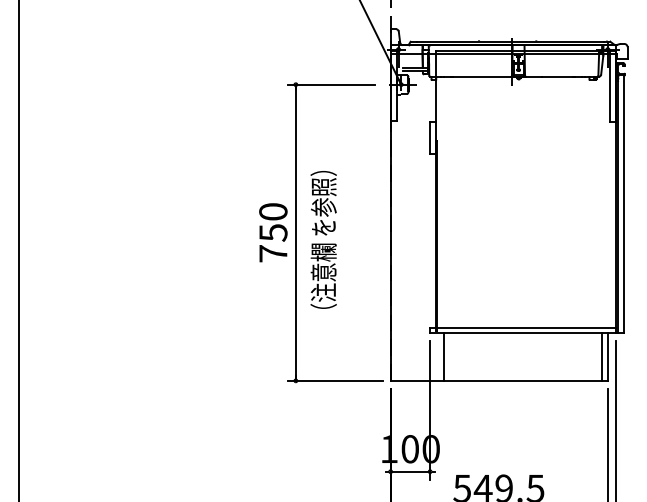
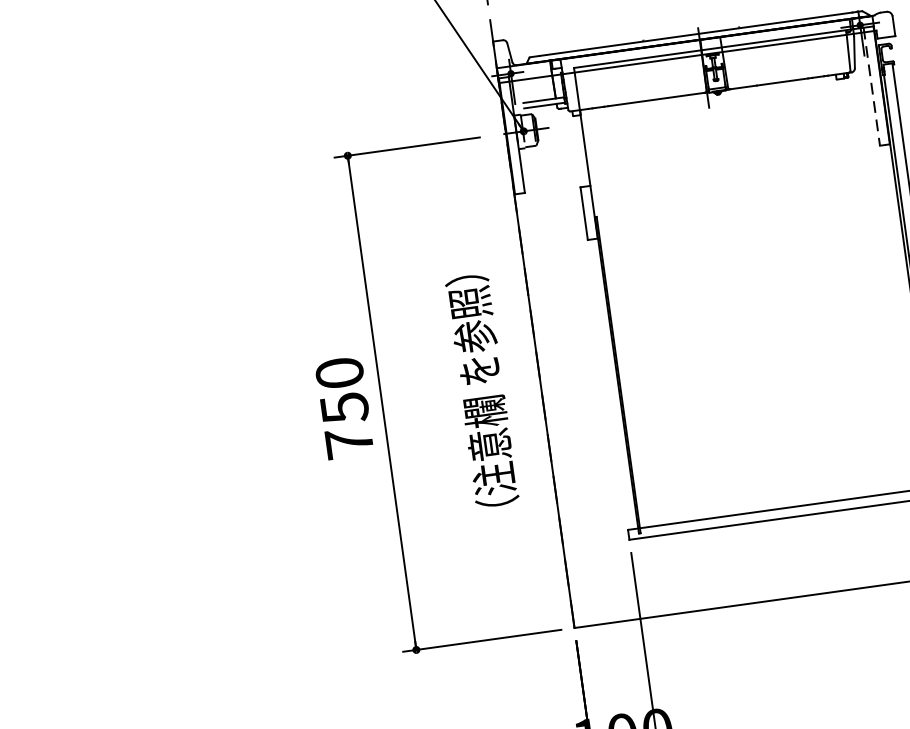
line: (609, 87) -> (871, 87), solid -> dashed
text: (323, 239) -> (481, 390), moved
line: (443, 356) -> (657, 575), removed

